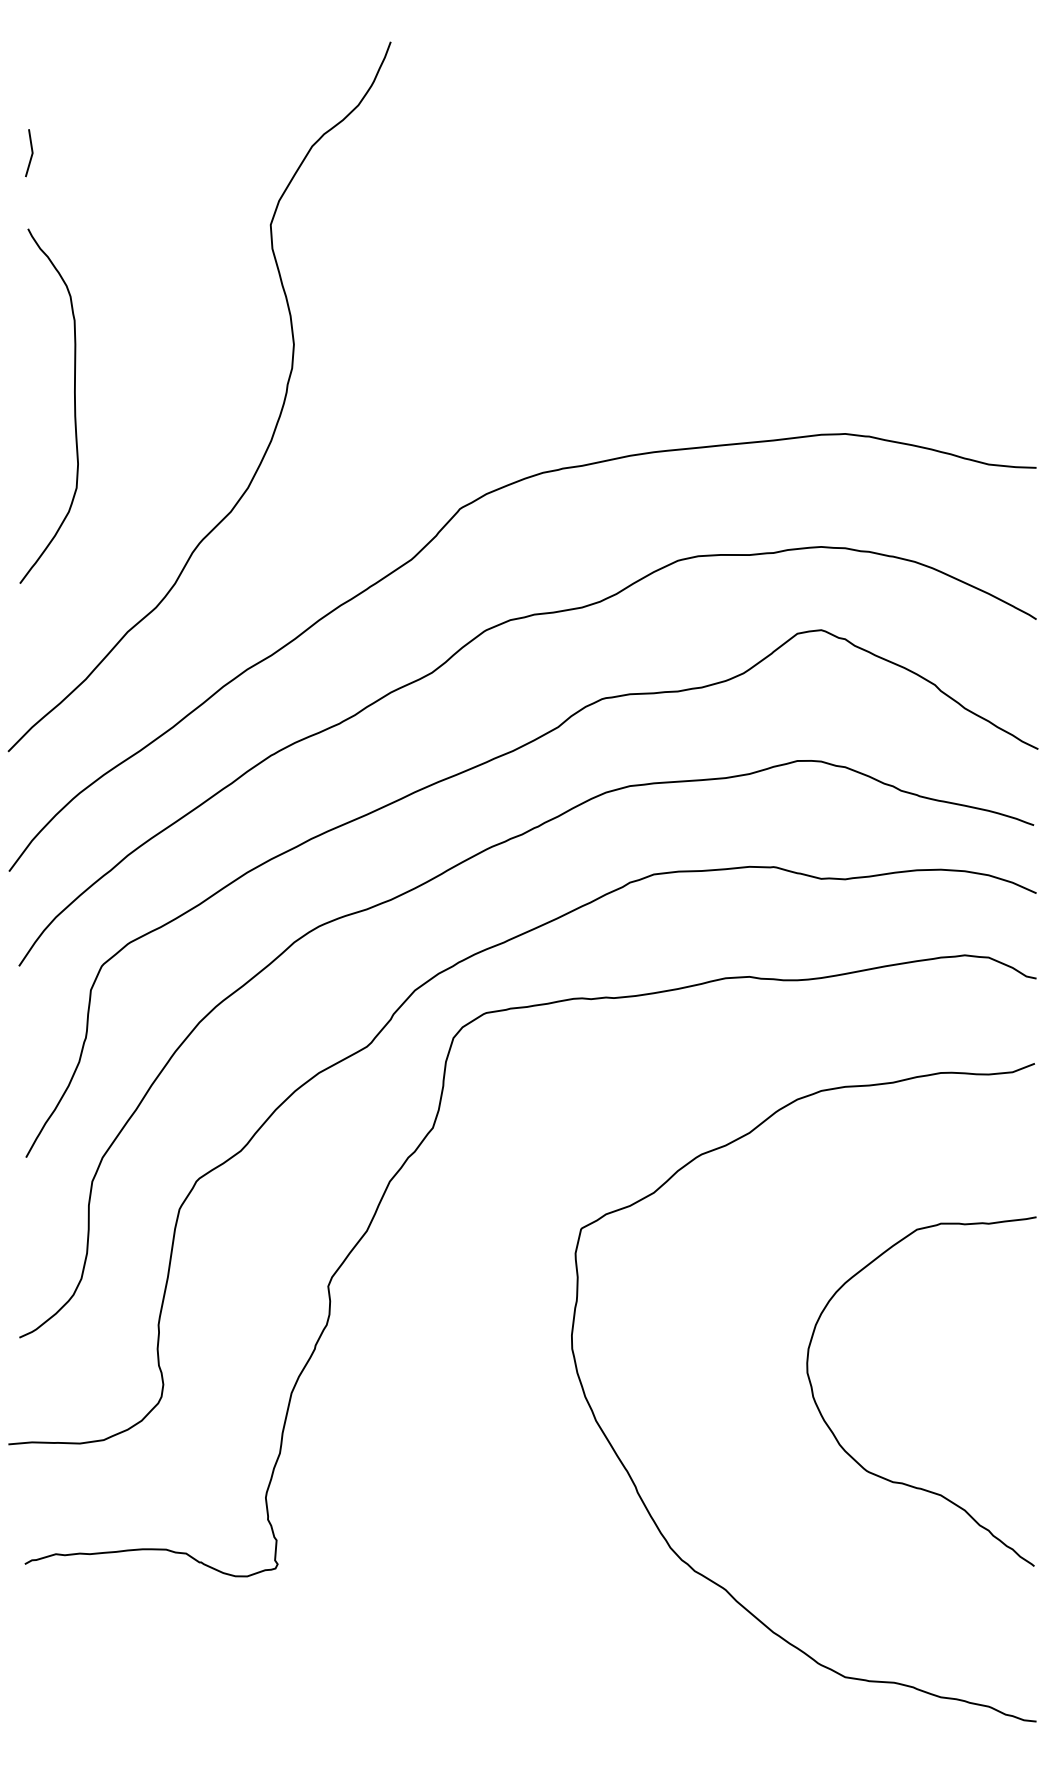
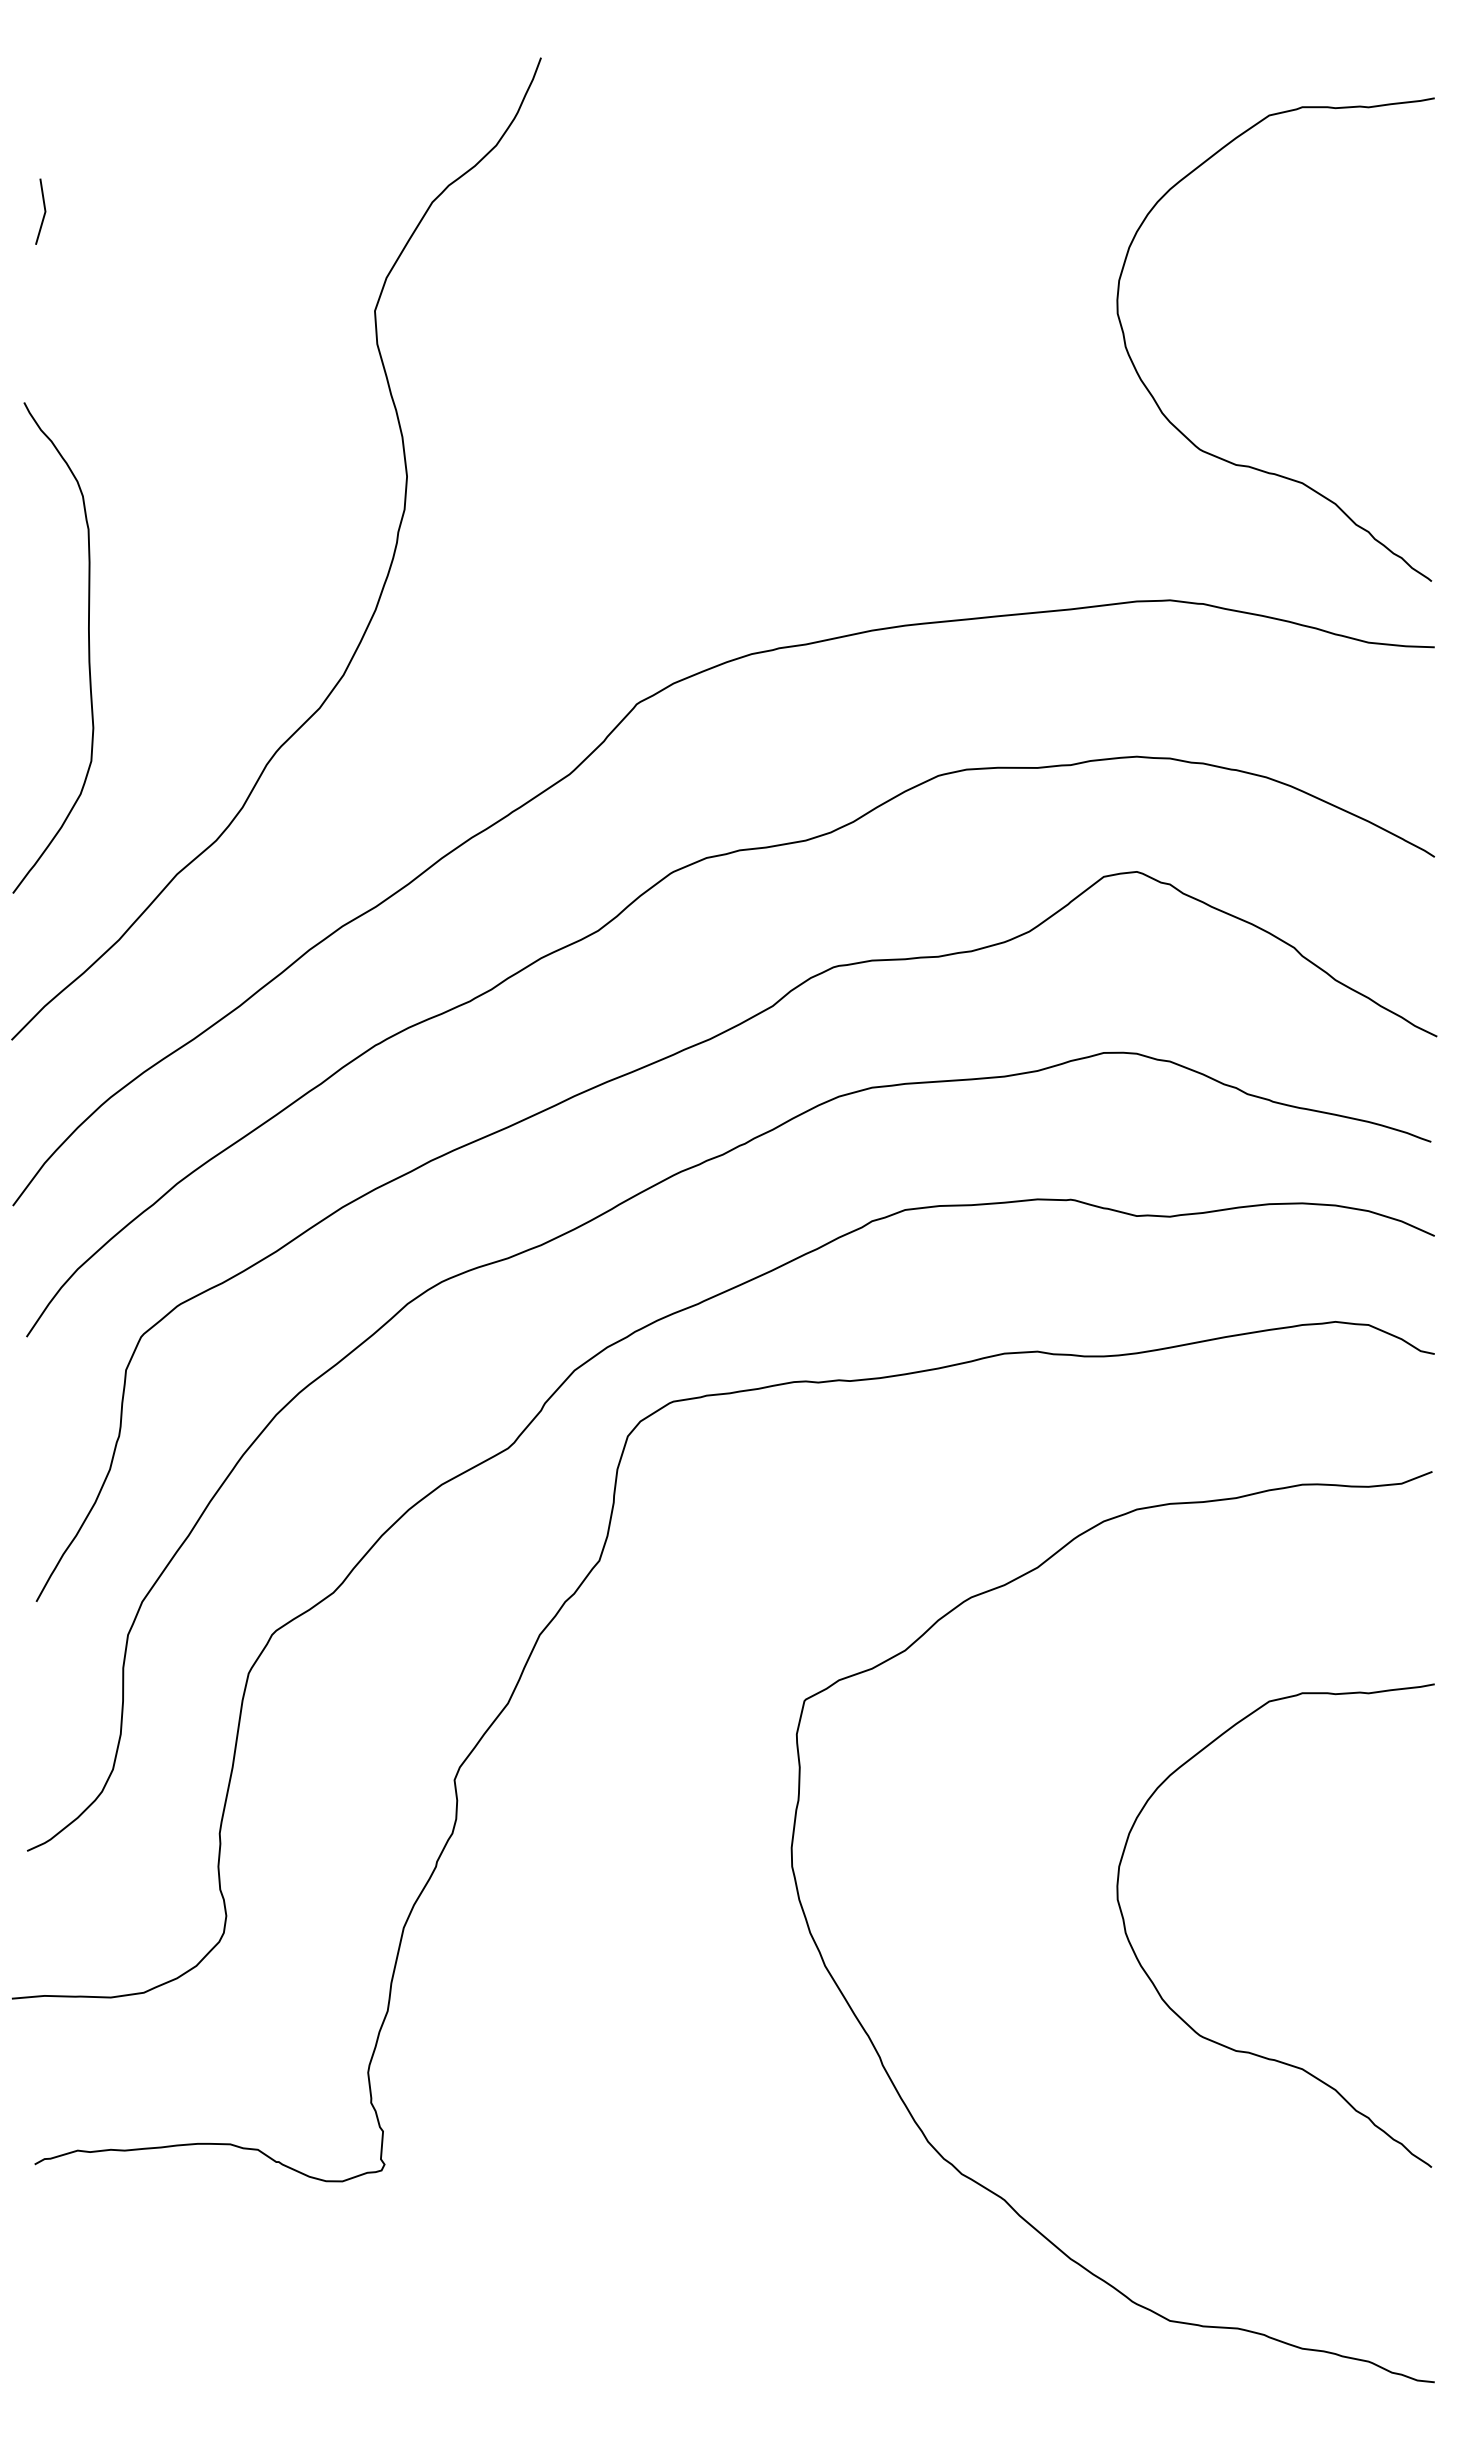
curve: (902, 336) -> (1249, 465), added
curve: (74, 405) -> (88, 647), moved

